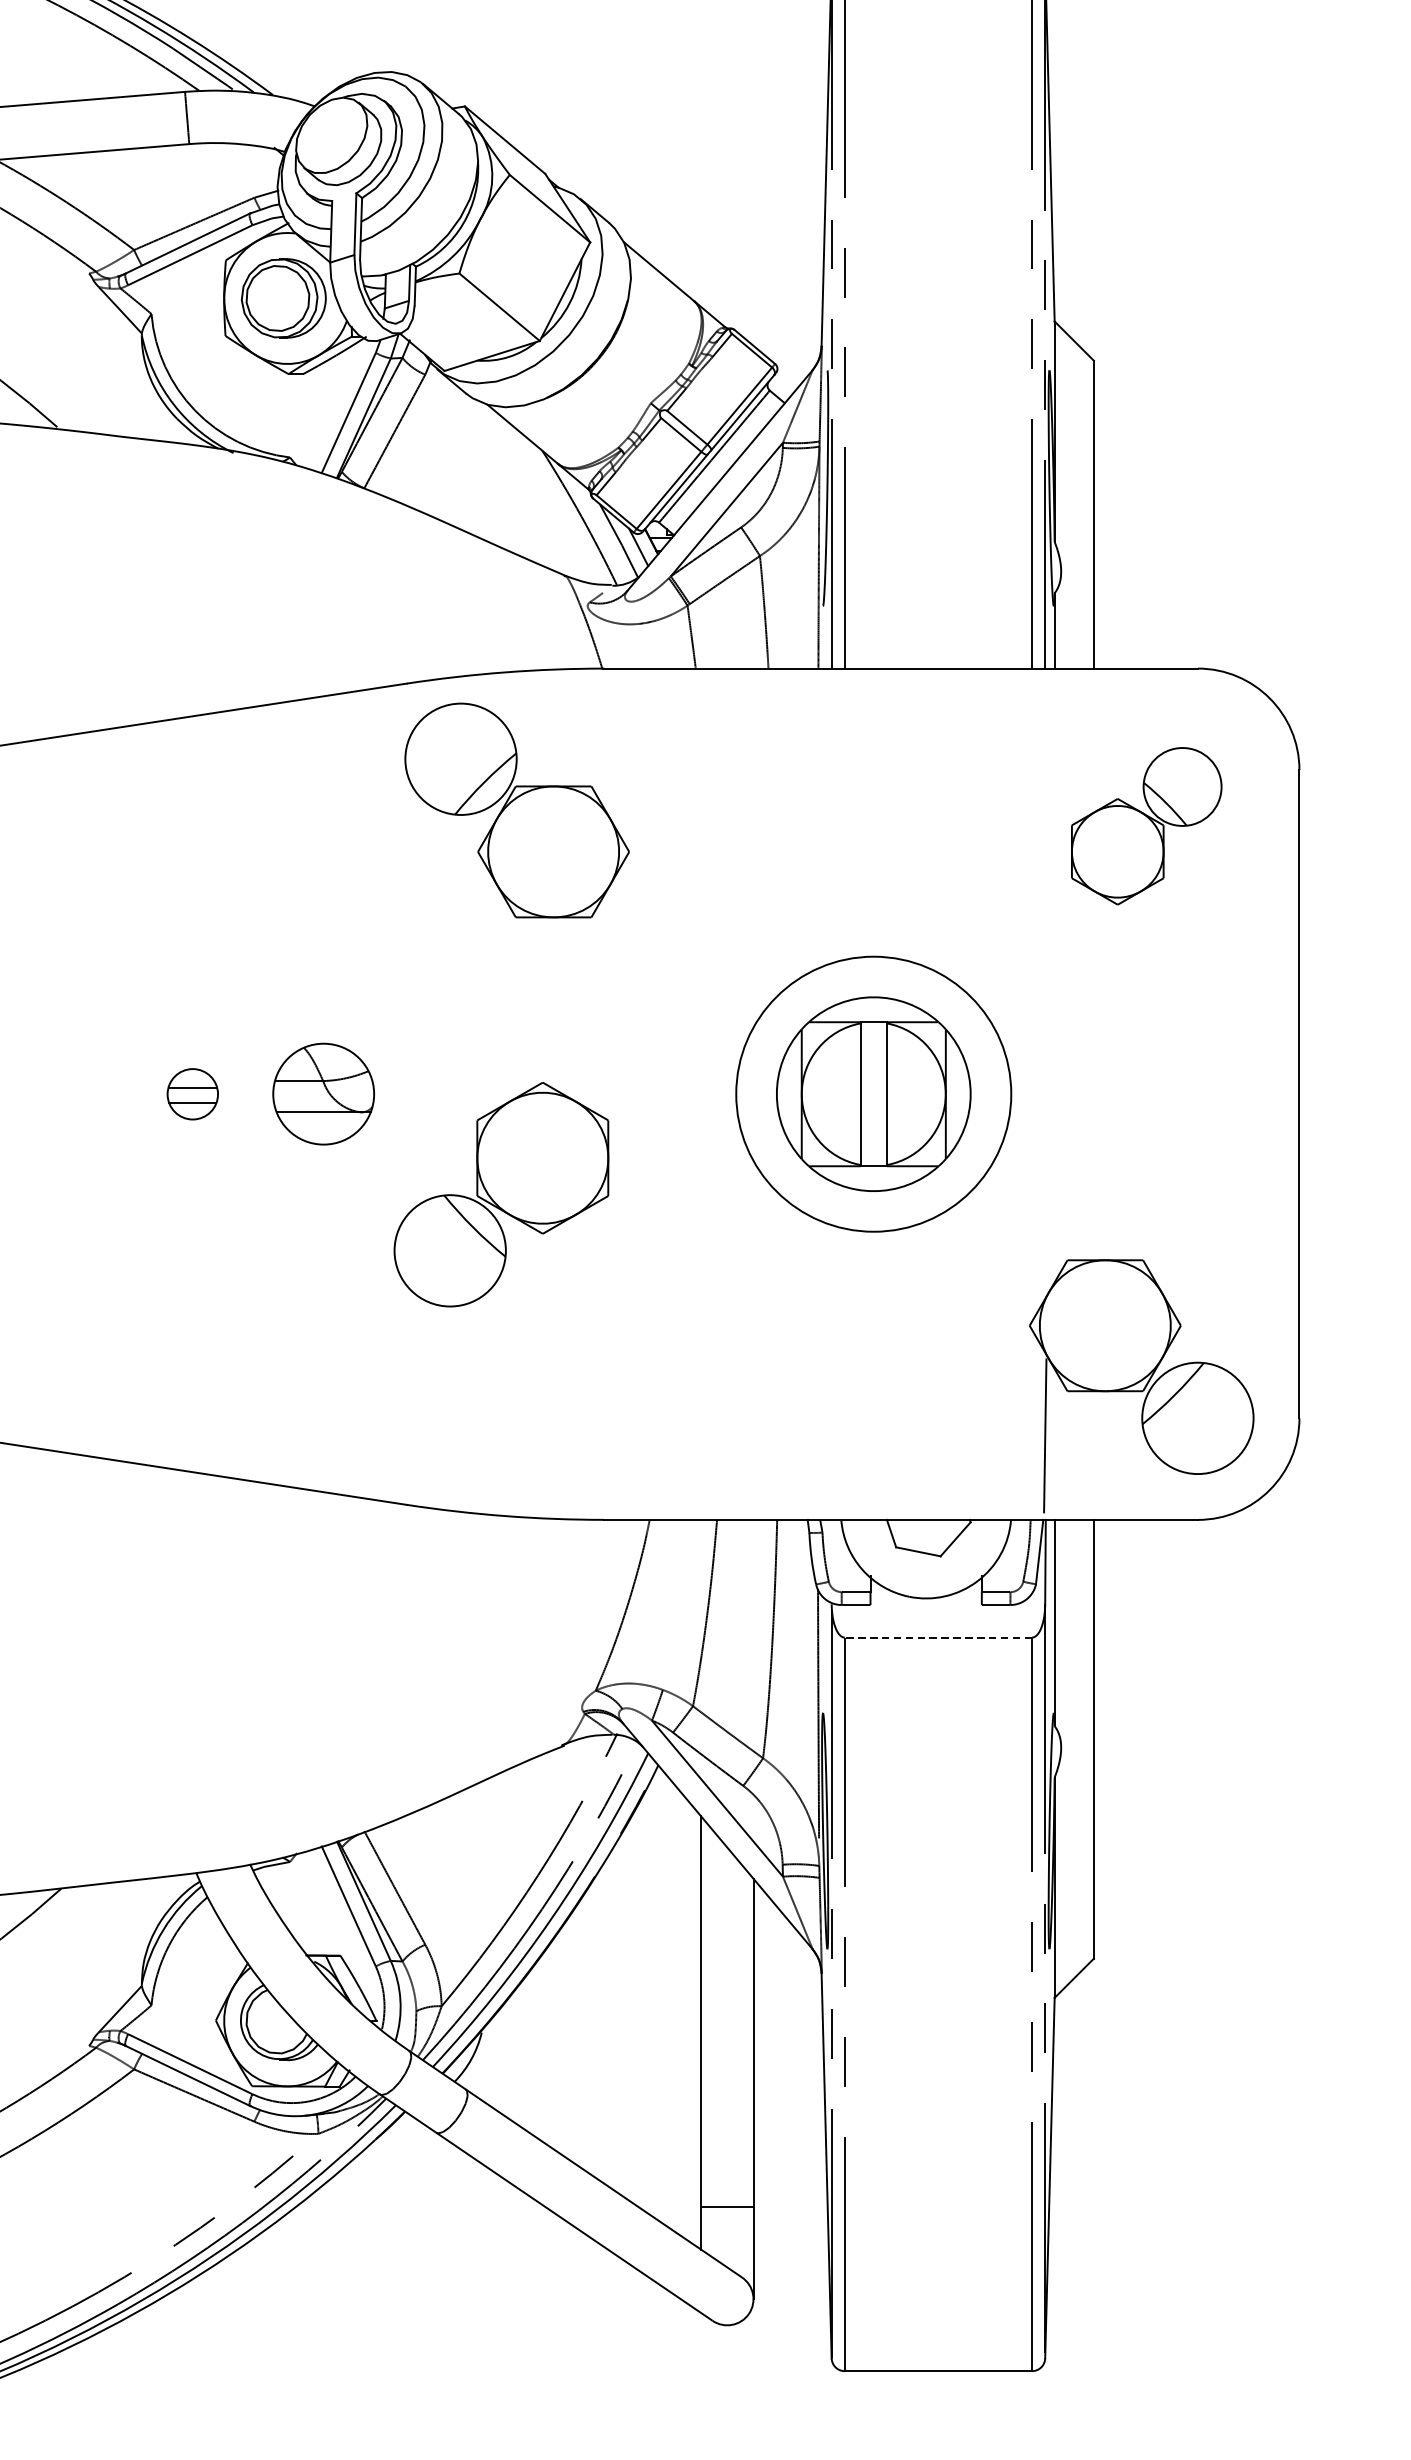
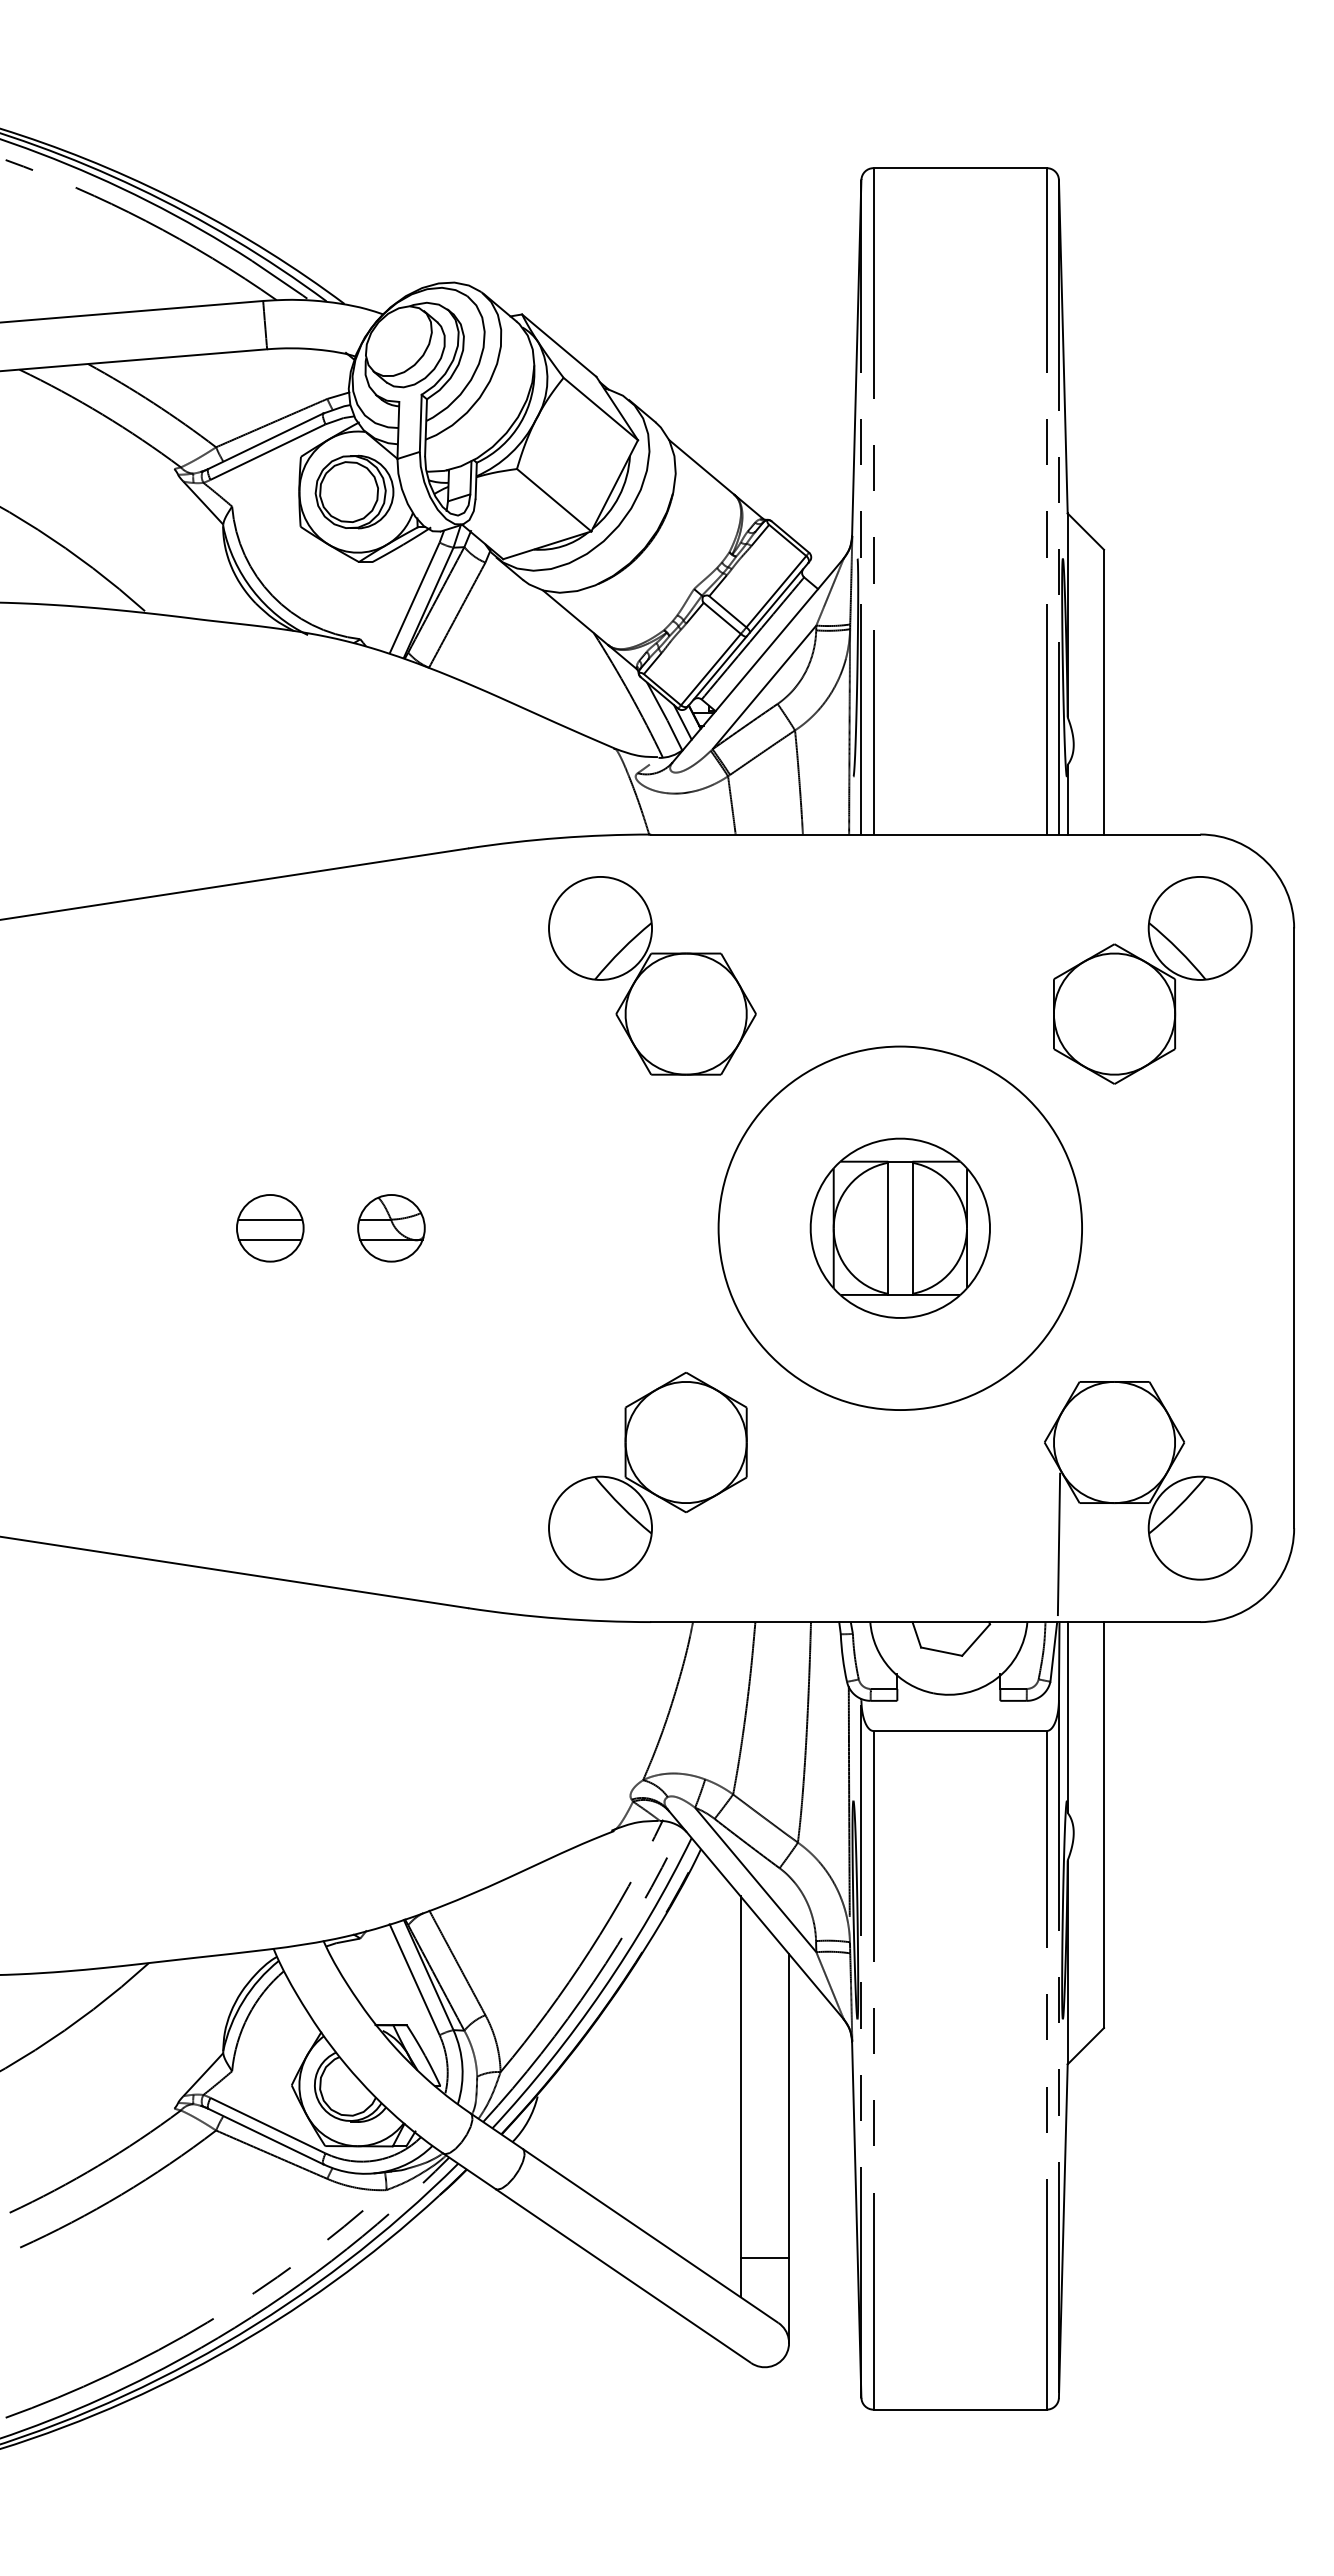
part: (517, 810) -> (652, 975), moved
part: (1146, 826) -> (1152, 980), size x1.43
part: (192, 1094) -> (270, 1228), size x1.43
part: (323, 1094) -> (391, 1228), size x0.71
circle: (873, 1094) -> (900, 1228), size x1.43
part: (501, 1194) -> (647, 1476), moved
line: (938, 1637) -> (960, 1730), dashed -> solid

